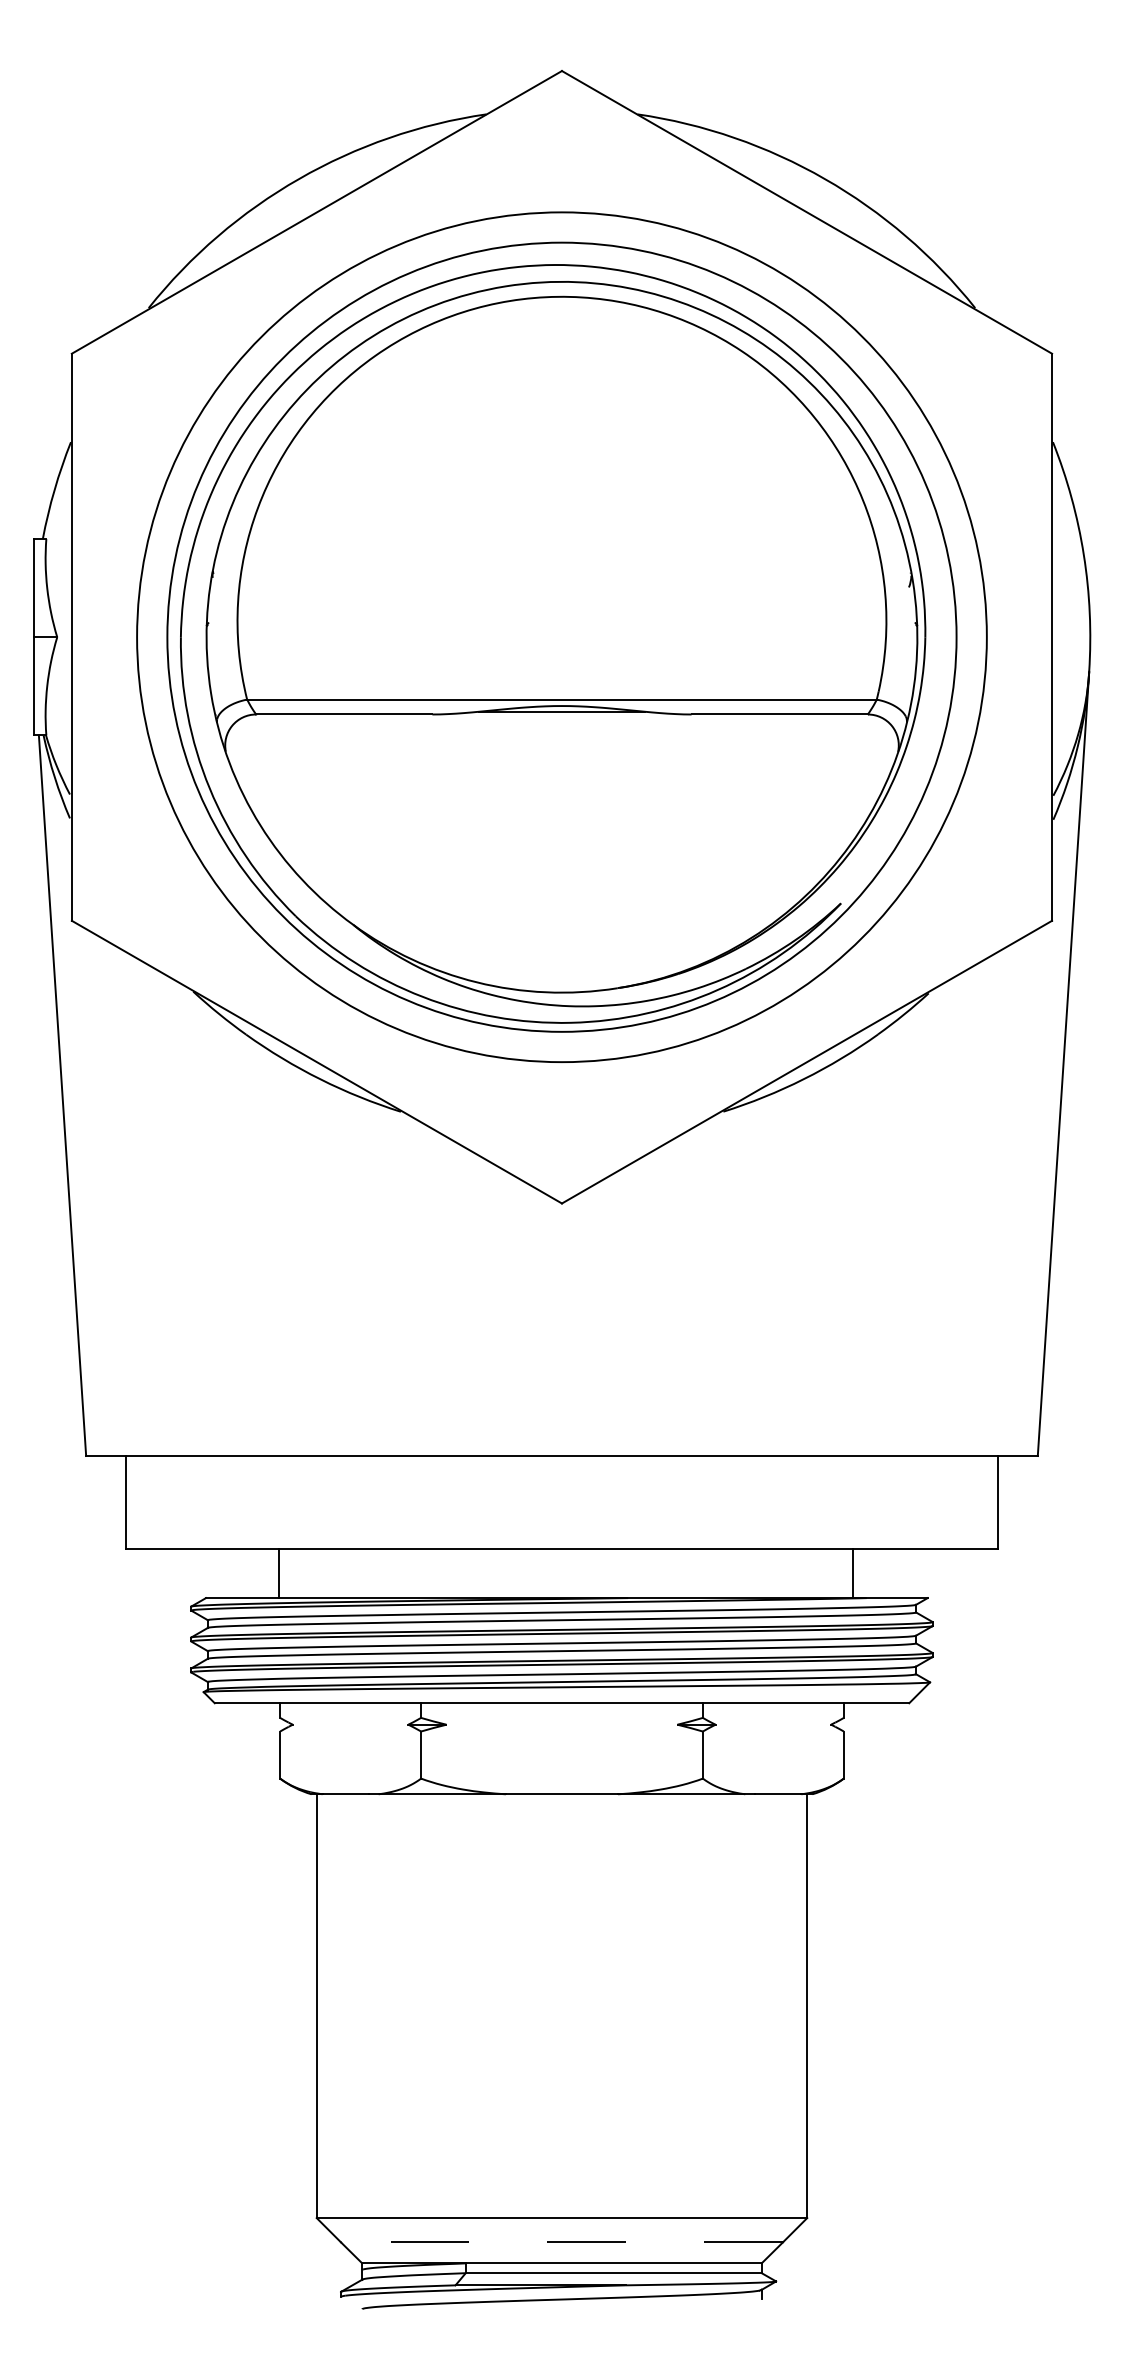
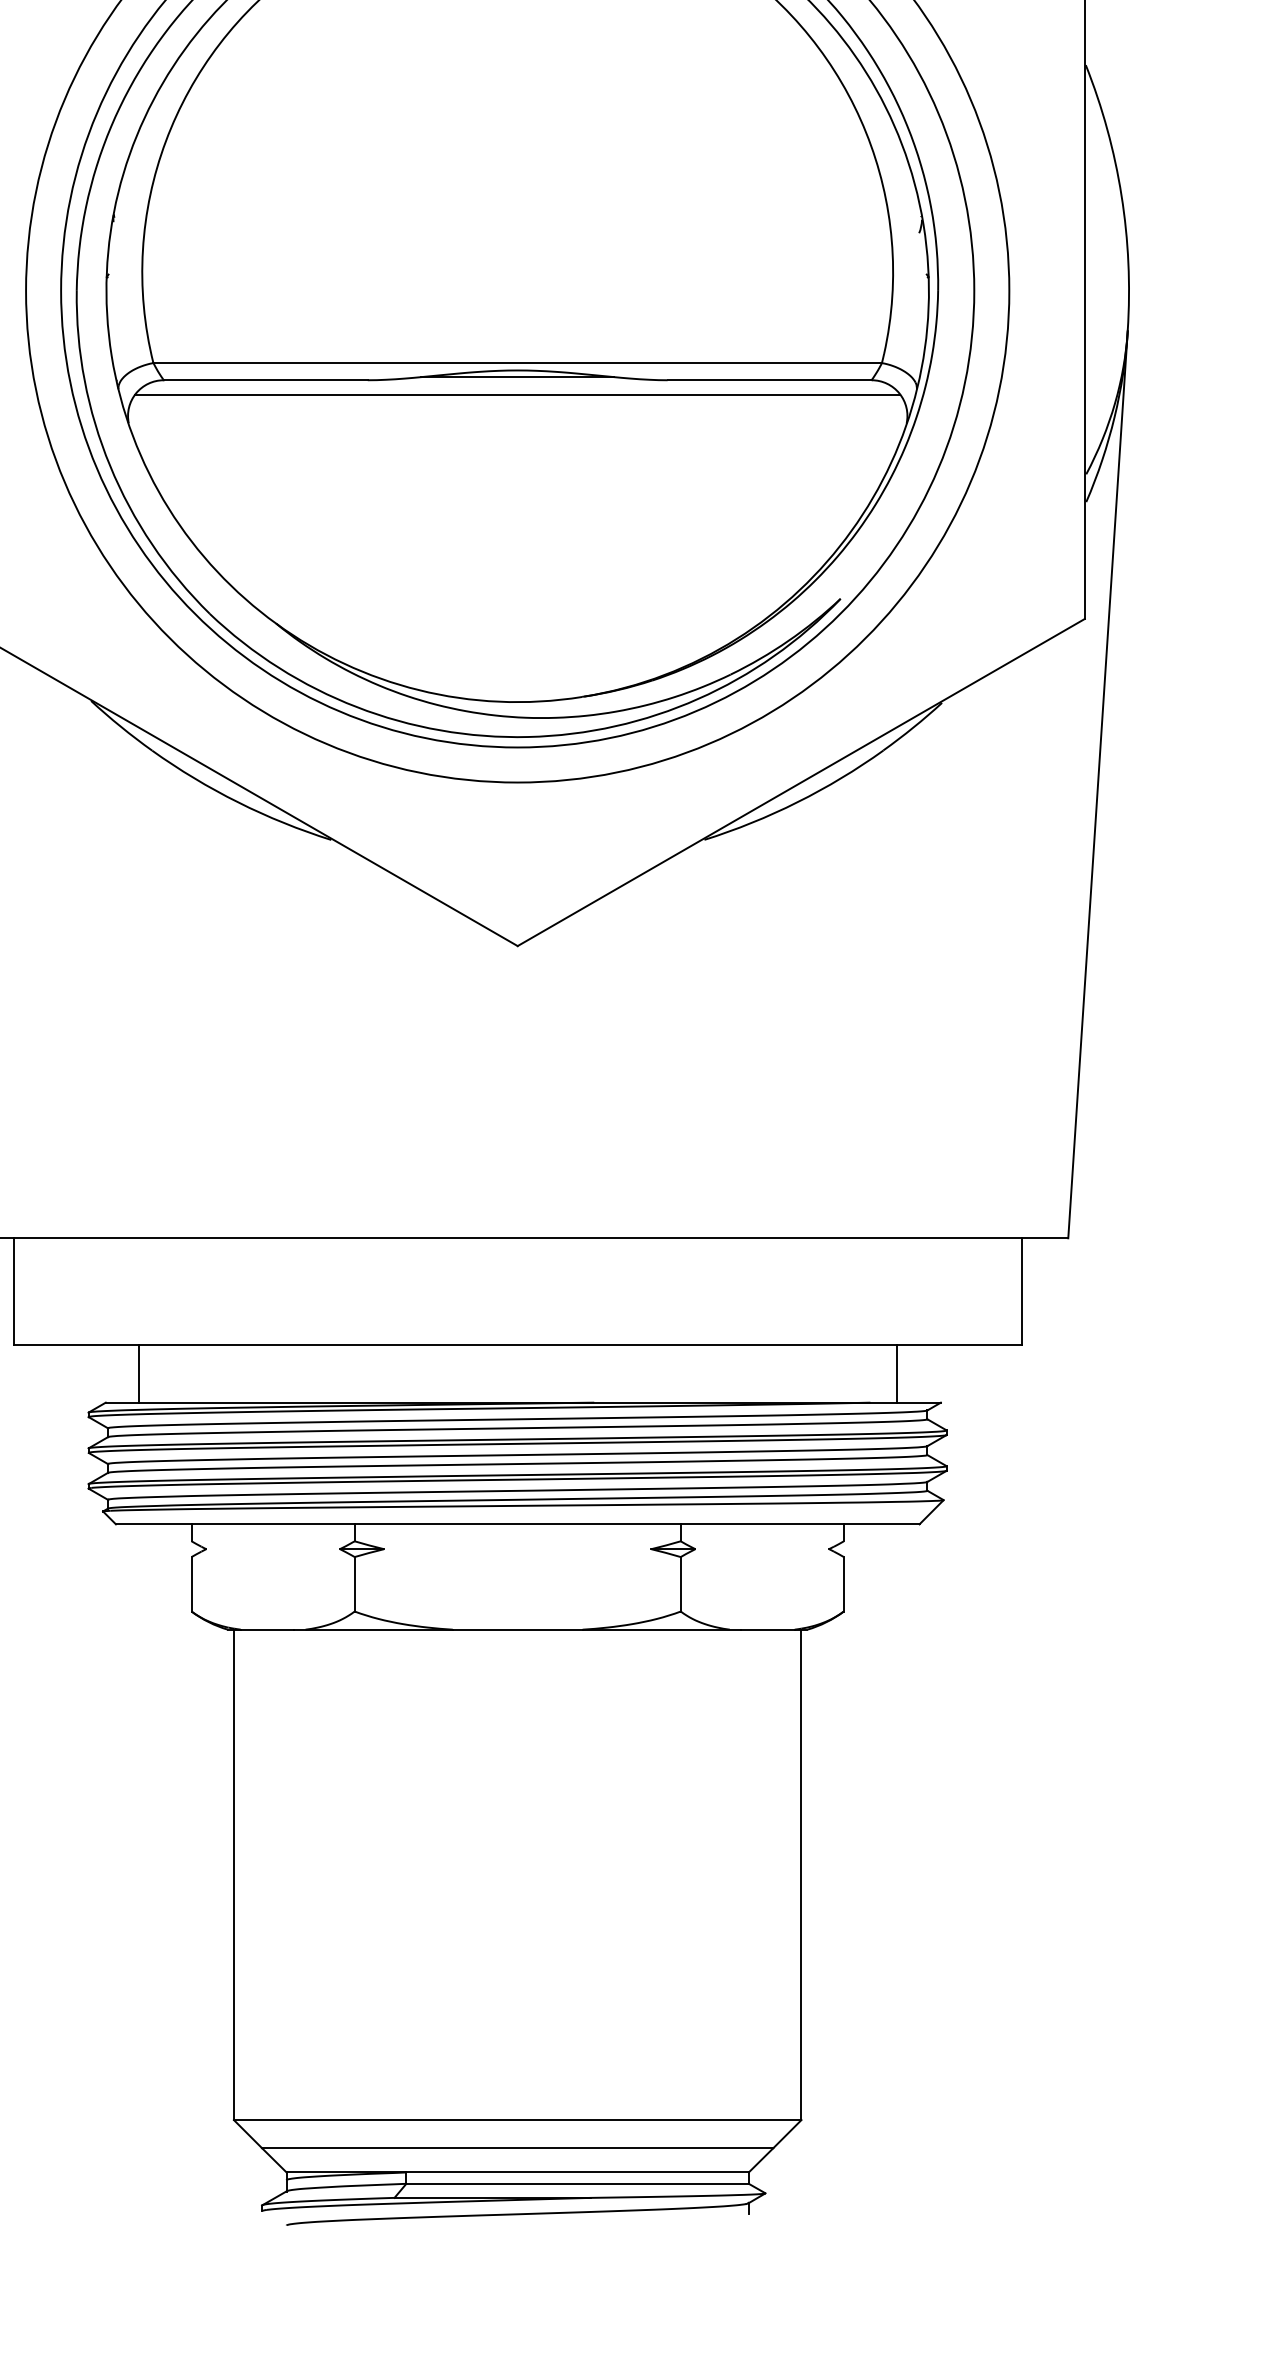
line: (561, 726) -> (517, 394), added
line: (279, 1573) -> (138, 1374), moved
line: (852, 1573) -> (896, 1374), moved
line: (561, 2242) -> (517, 2148), dashed -> solid

